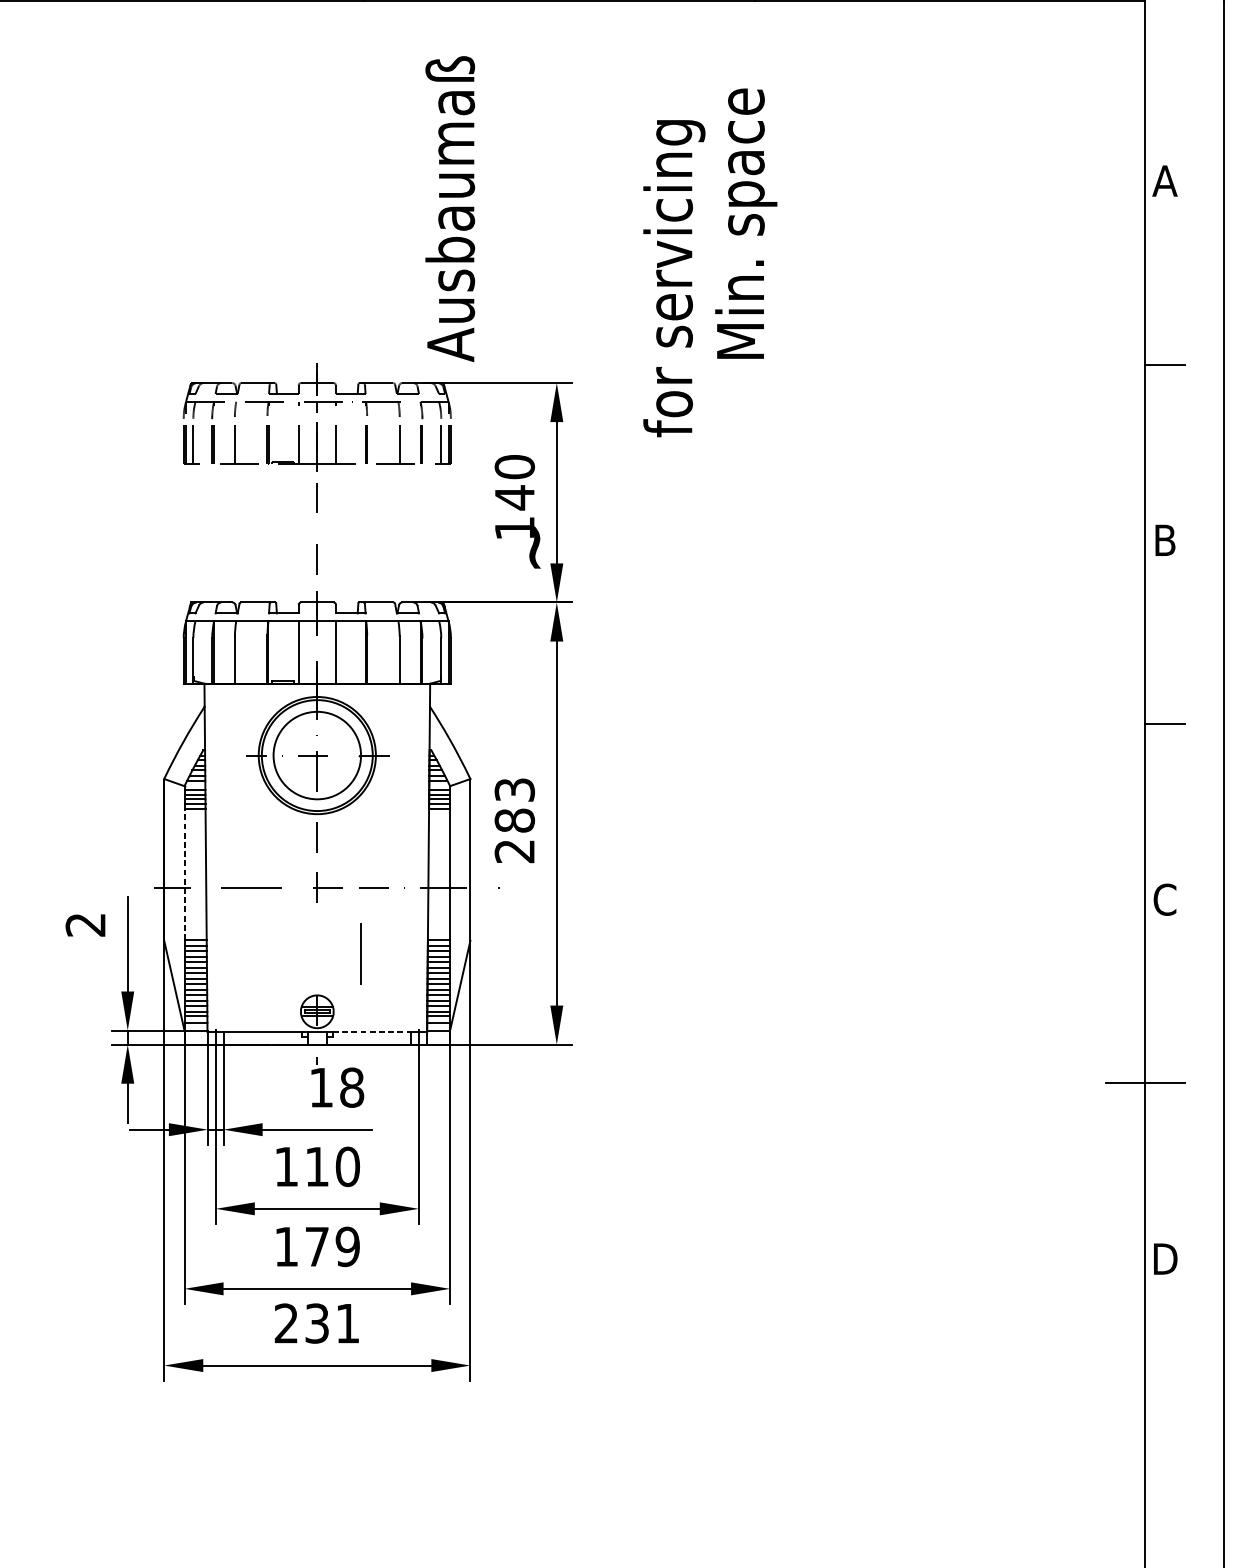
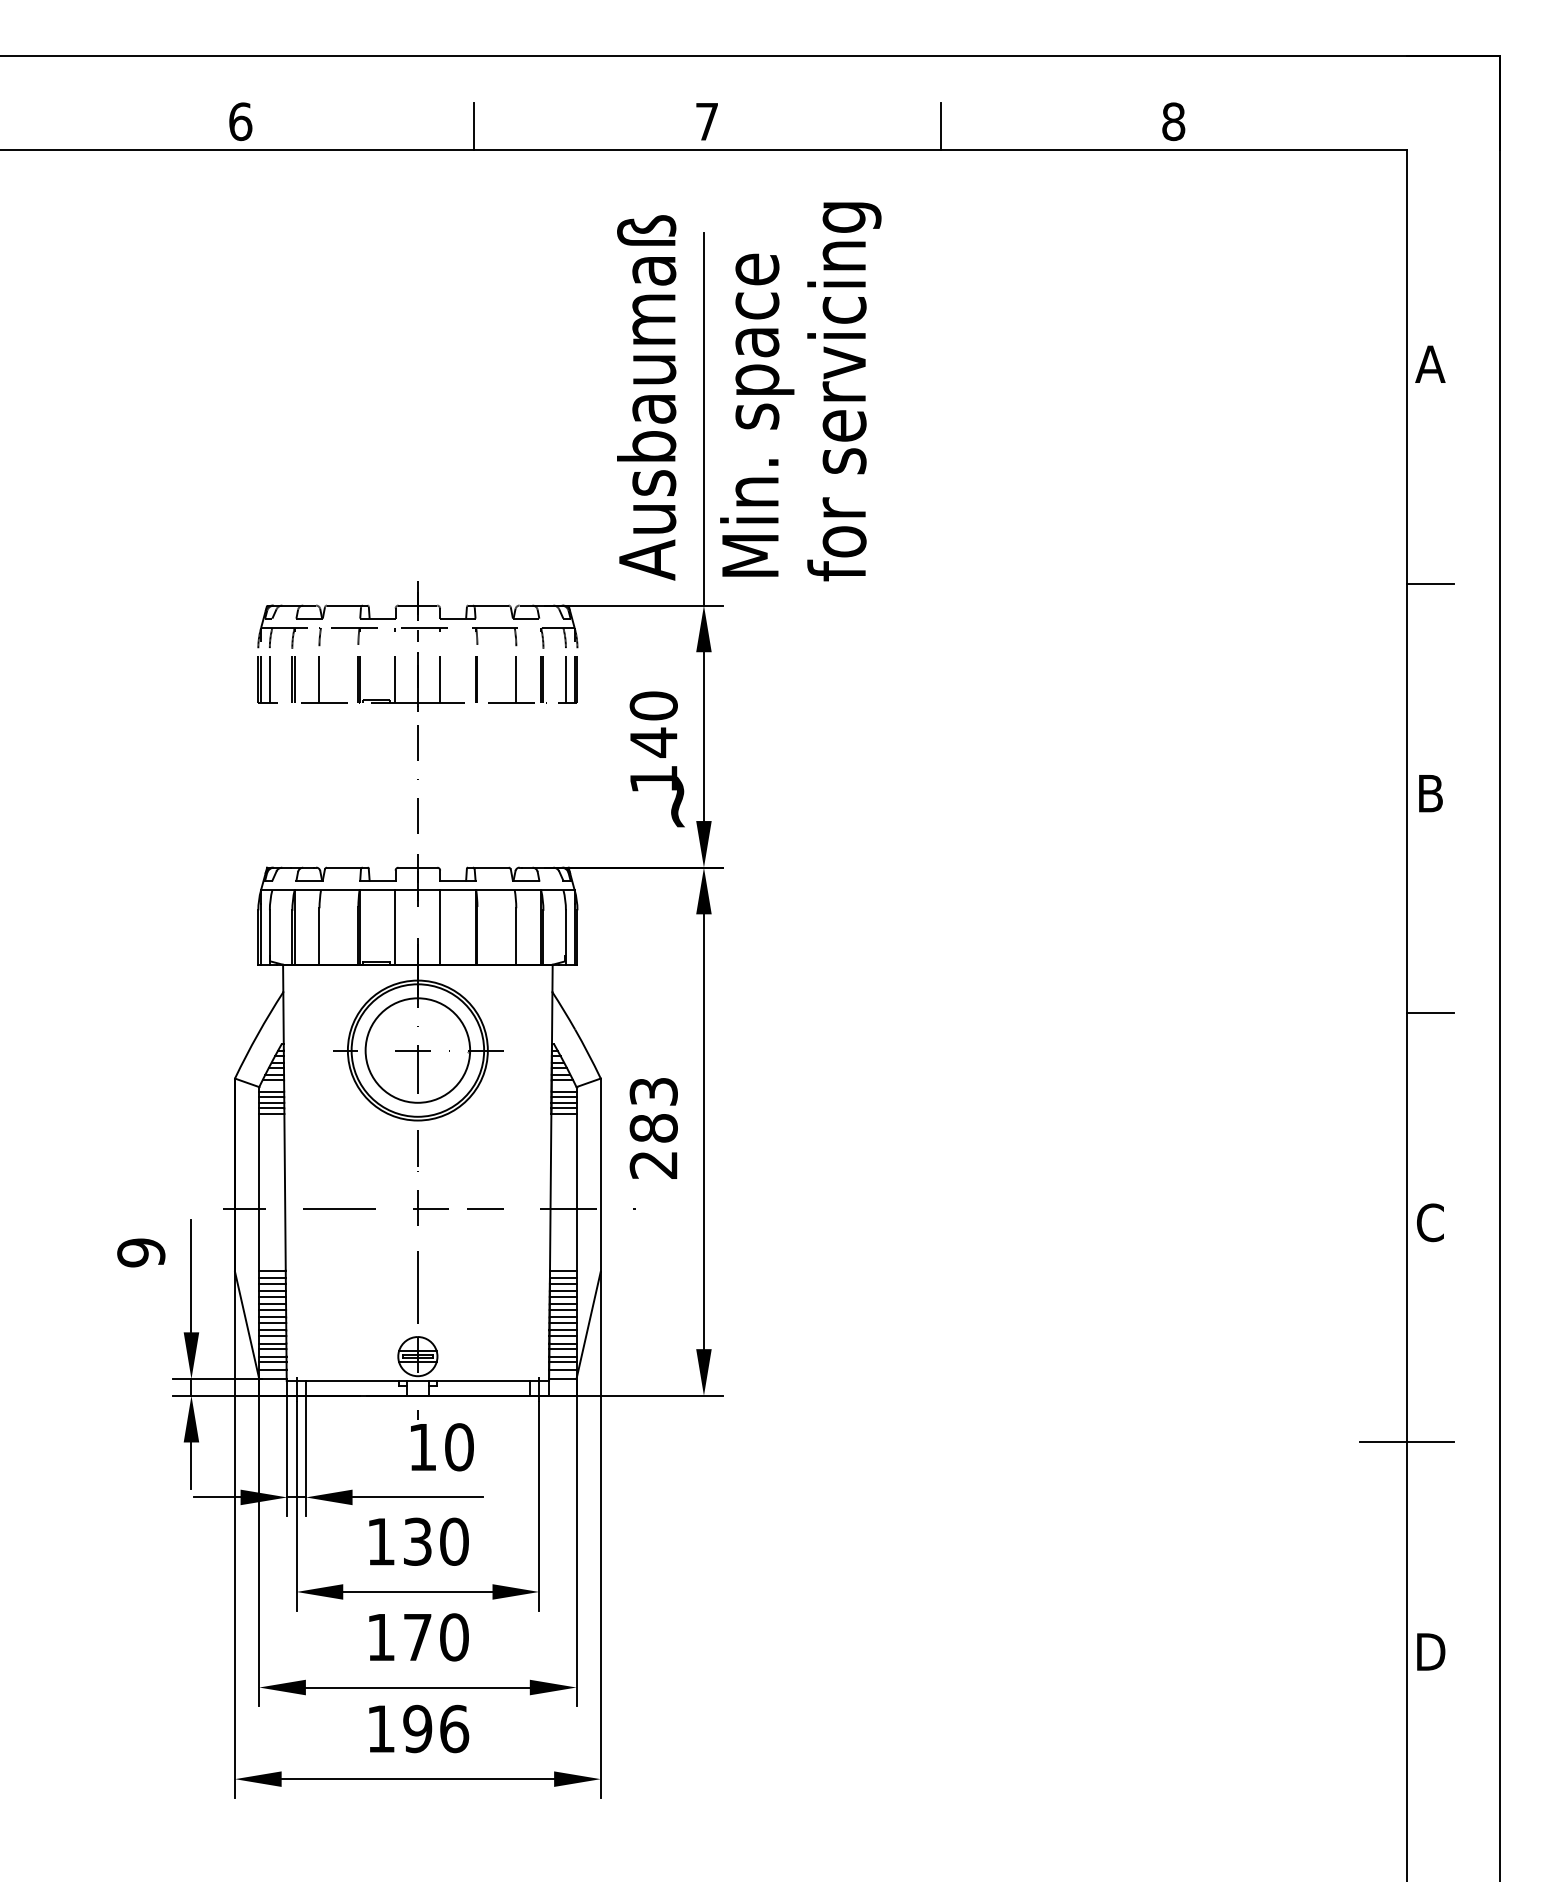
text: (450, 208) -> (646, 397), moved
text: (746, 223) -> (757, 414), moved
line: (556, 227) -> (703, 419), added
text: (674, 278) -> (844, 391), moved
line: (184, 873) -> (259, 1191), dashed -> solid
text: (85, 924) -> (141, 1252), 2 -> 9
line: (360, 953) -> (417, 1287), moved
line: (372, 1031) -> (483, 1380), dashed -> solid
text: (352, 1087) -> (459, 1447), 18 -> 10
text: (316, 1166) -> (417, 1541), 110 -> 130
text: (347, 1246) -> (453, 1637), 179 -> 170
text: (317, 1323) -> (418, 1728), 231 -> 196

